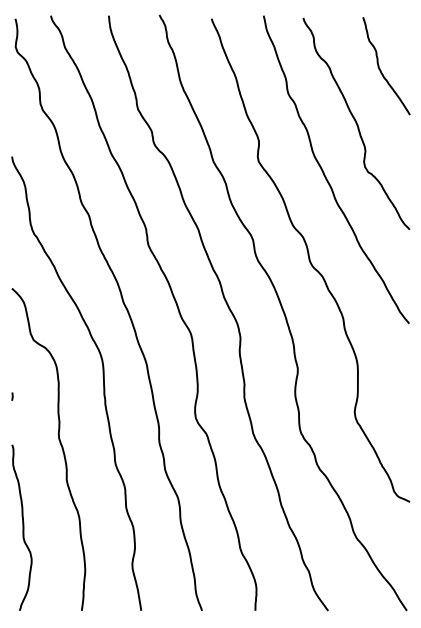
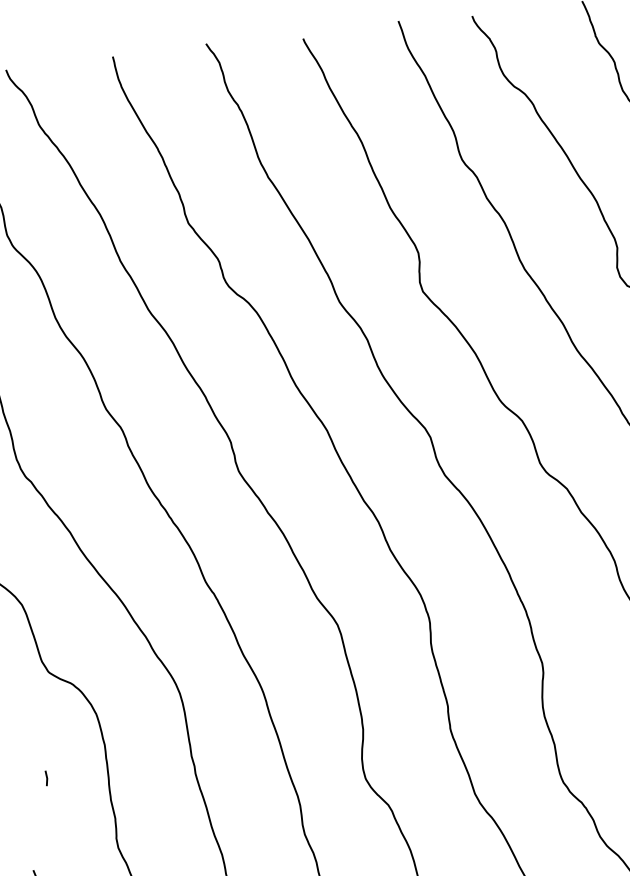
line: (12, 396) -> (46, 778), moved

